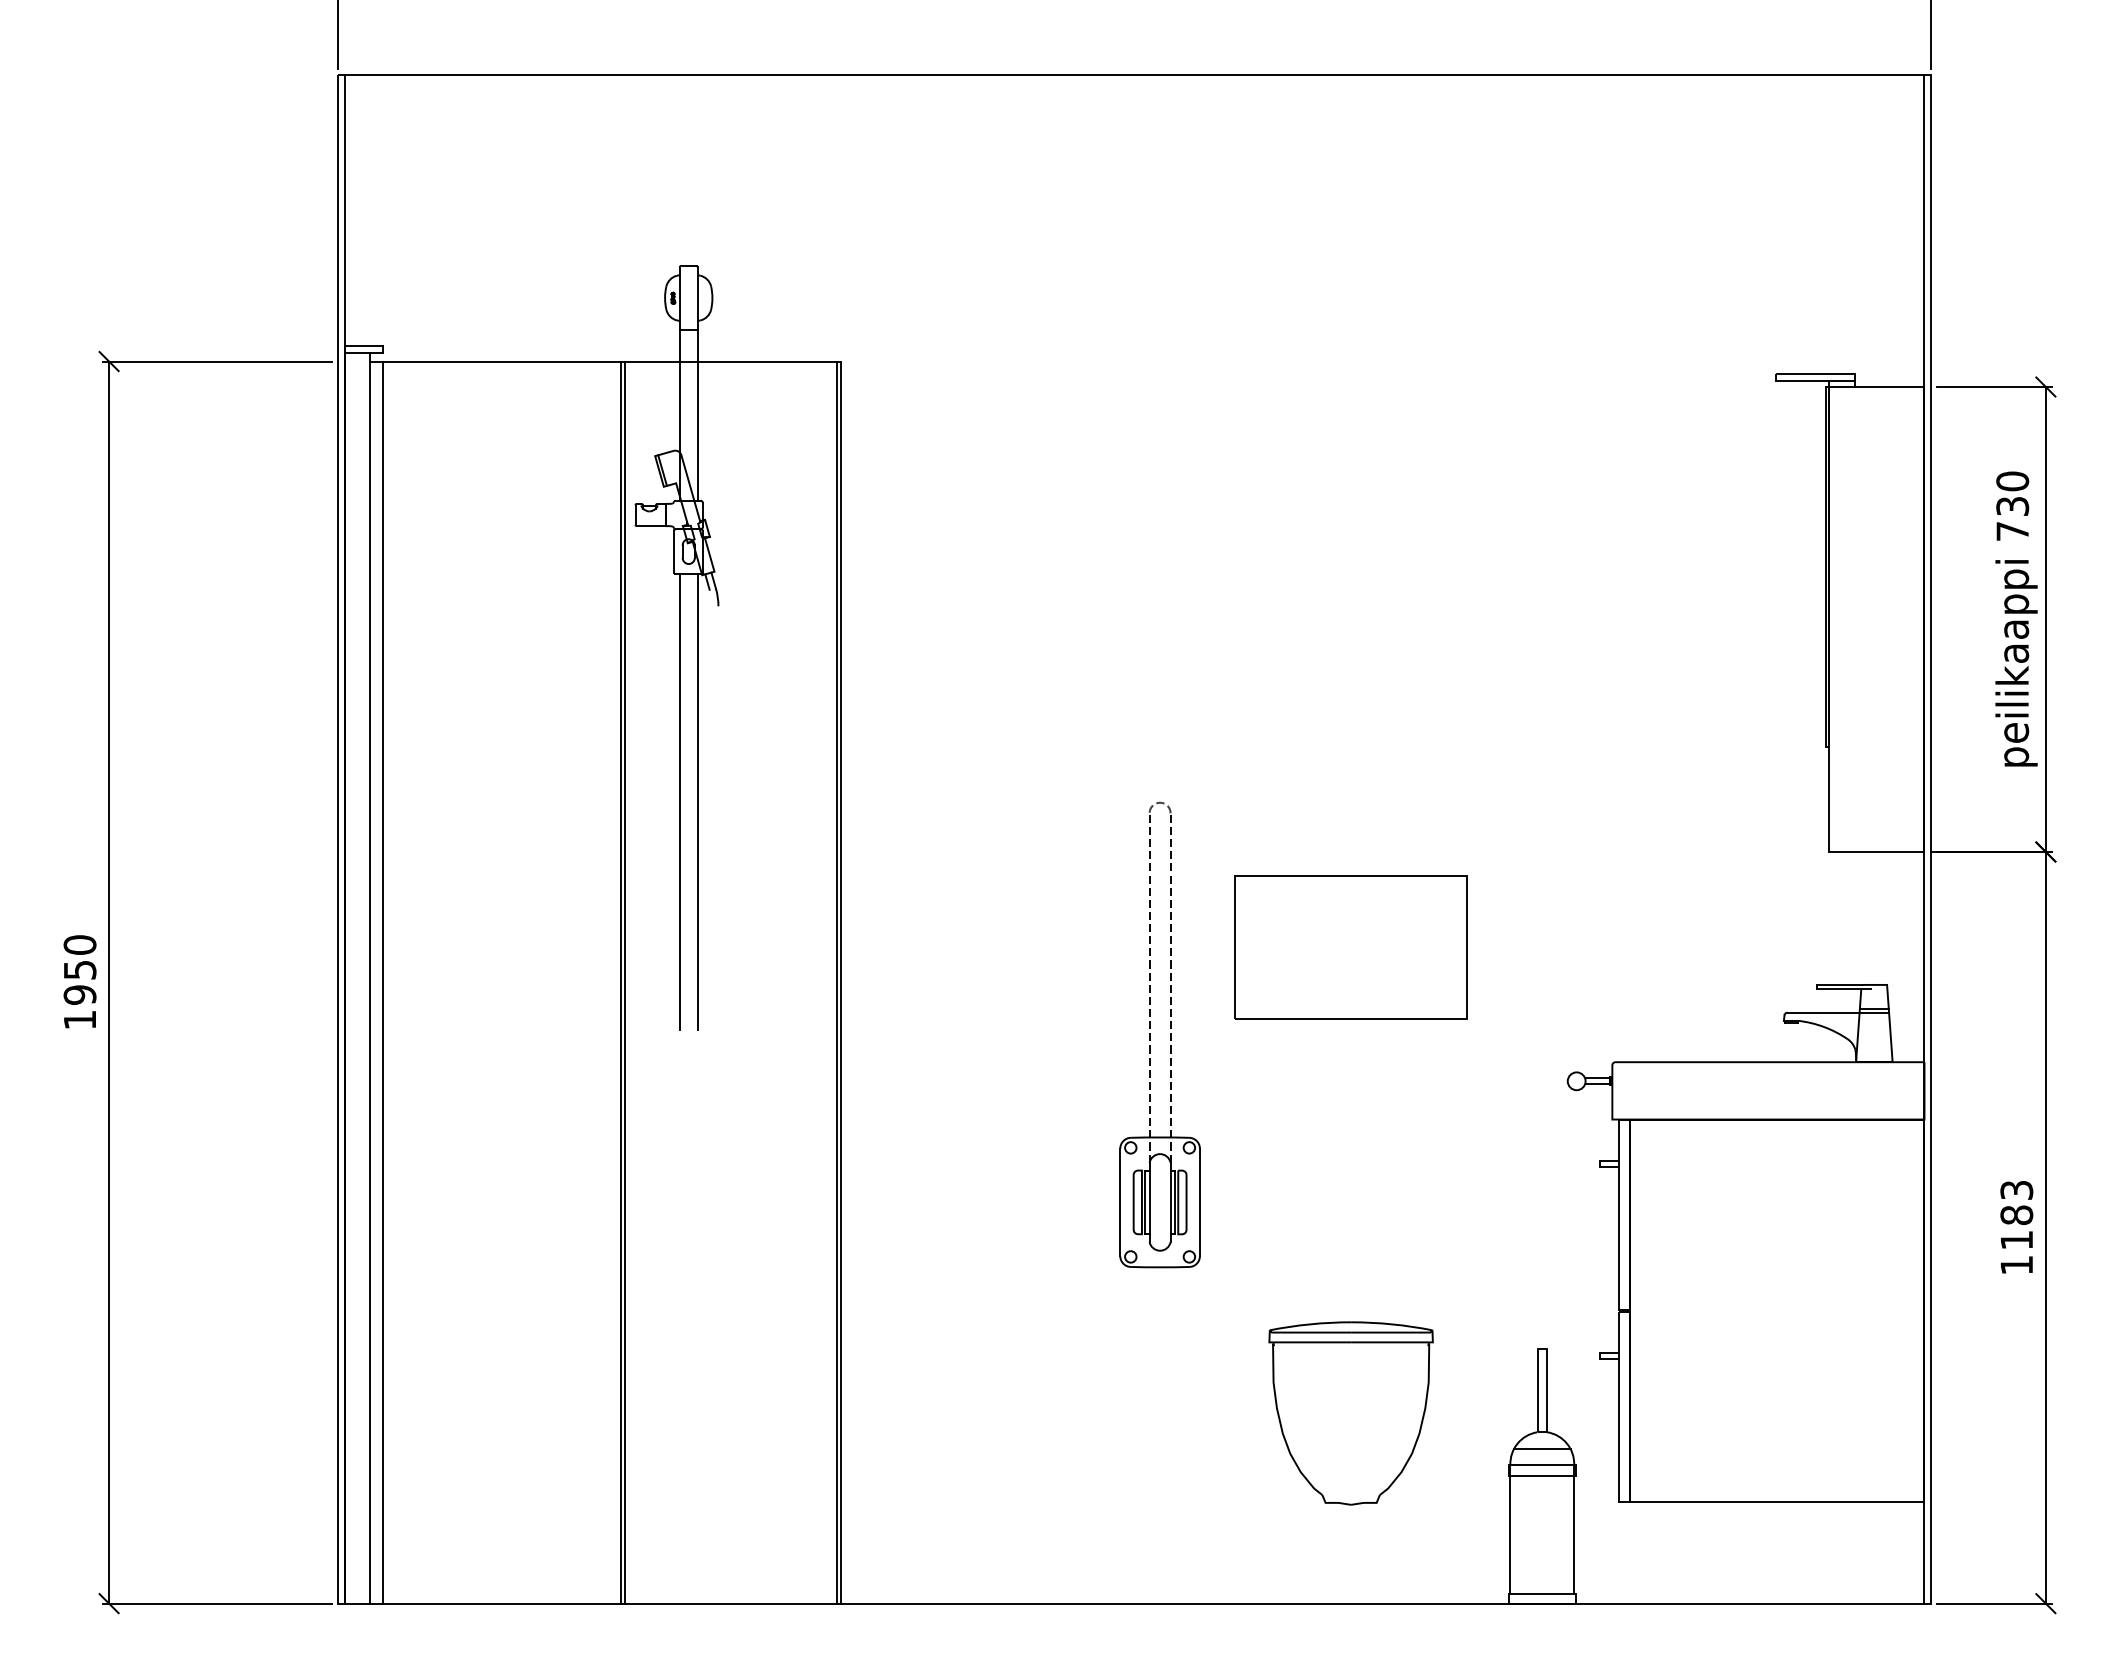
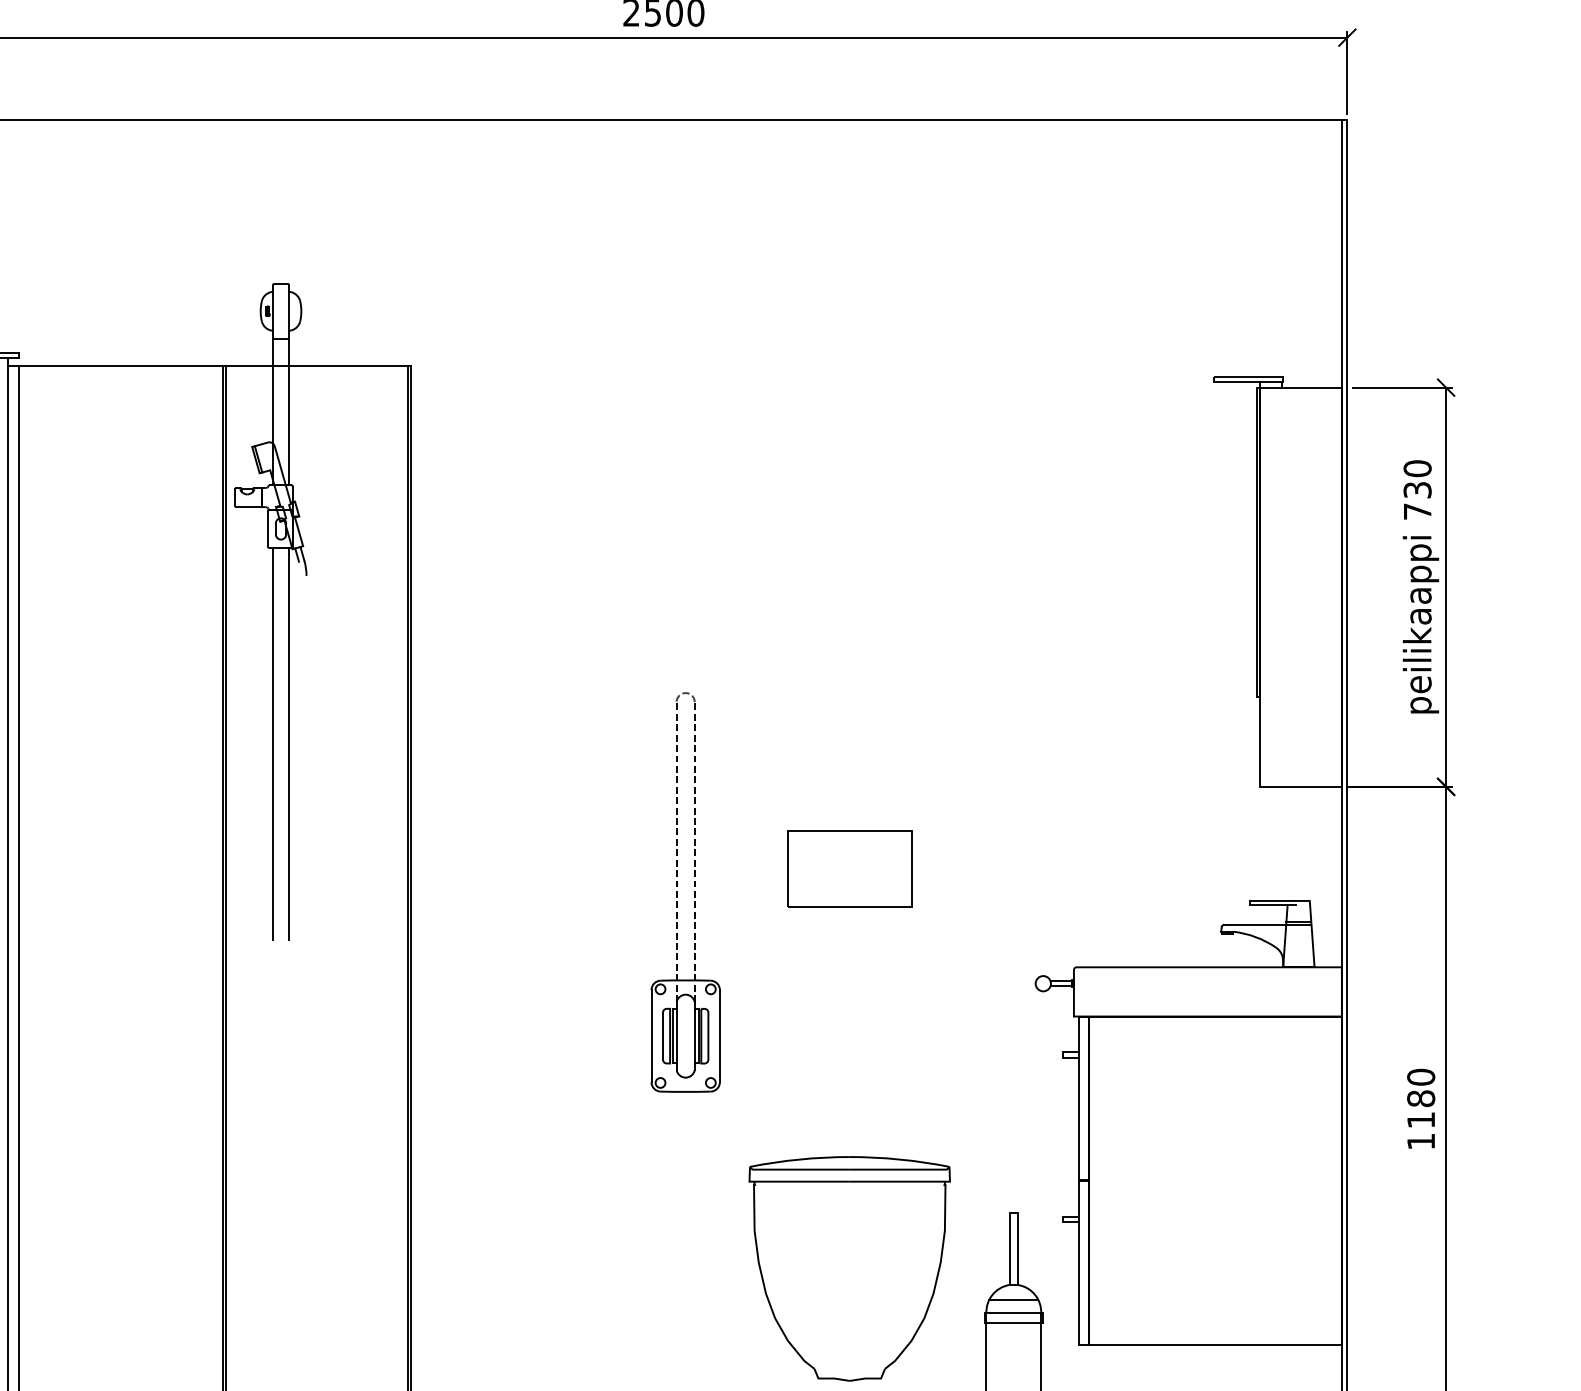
part: (1351, 947) -> (850, 868), size x0.62
part: (1150, 1034) -> (677, 892), moved
text: (2016, 1190) -> (1420, 1077), 1183 -> 1180
part: (1350, 1413) -> (849, 1268), size x1.43

